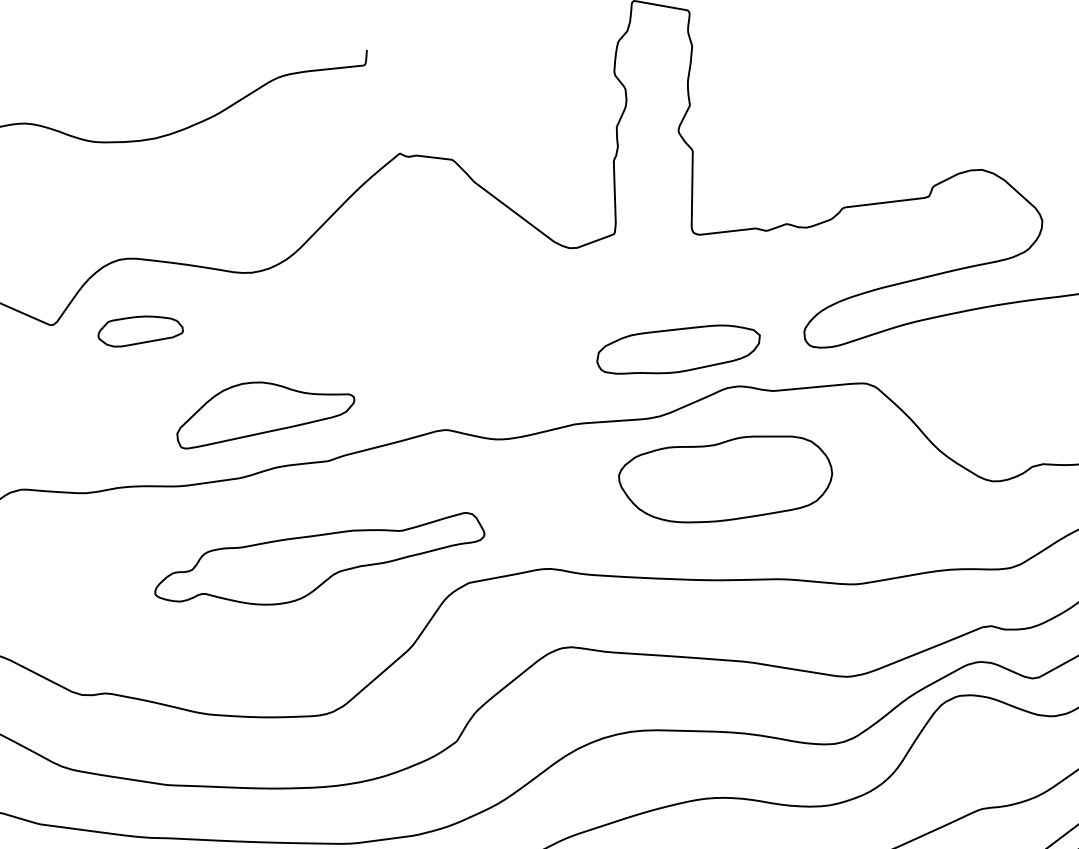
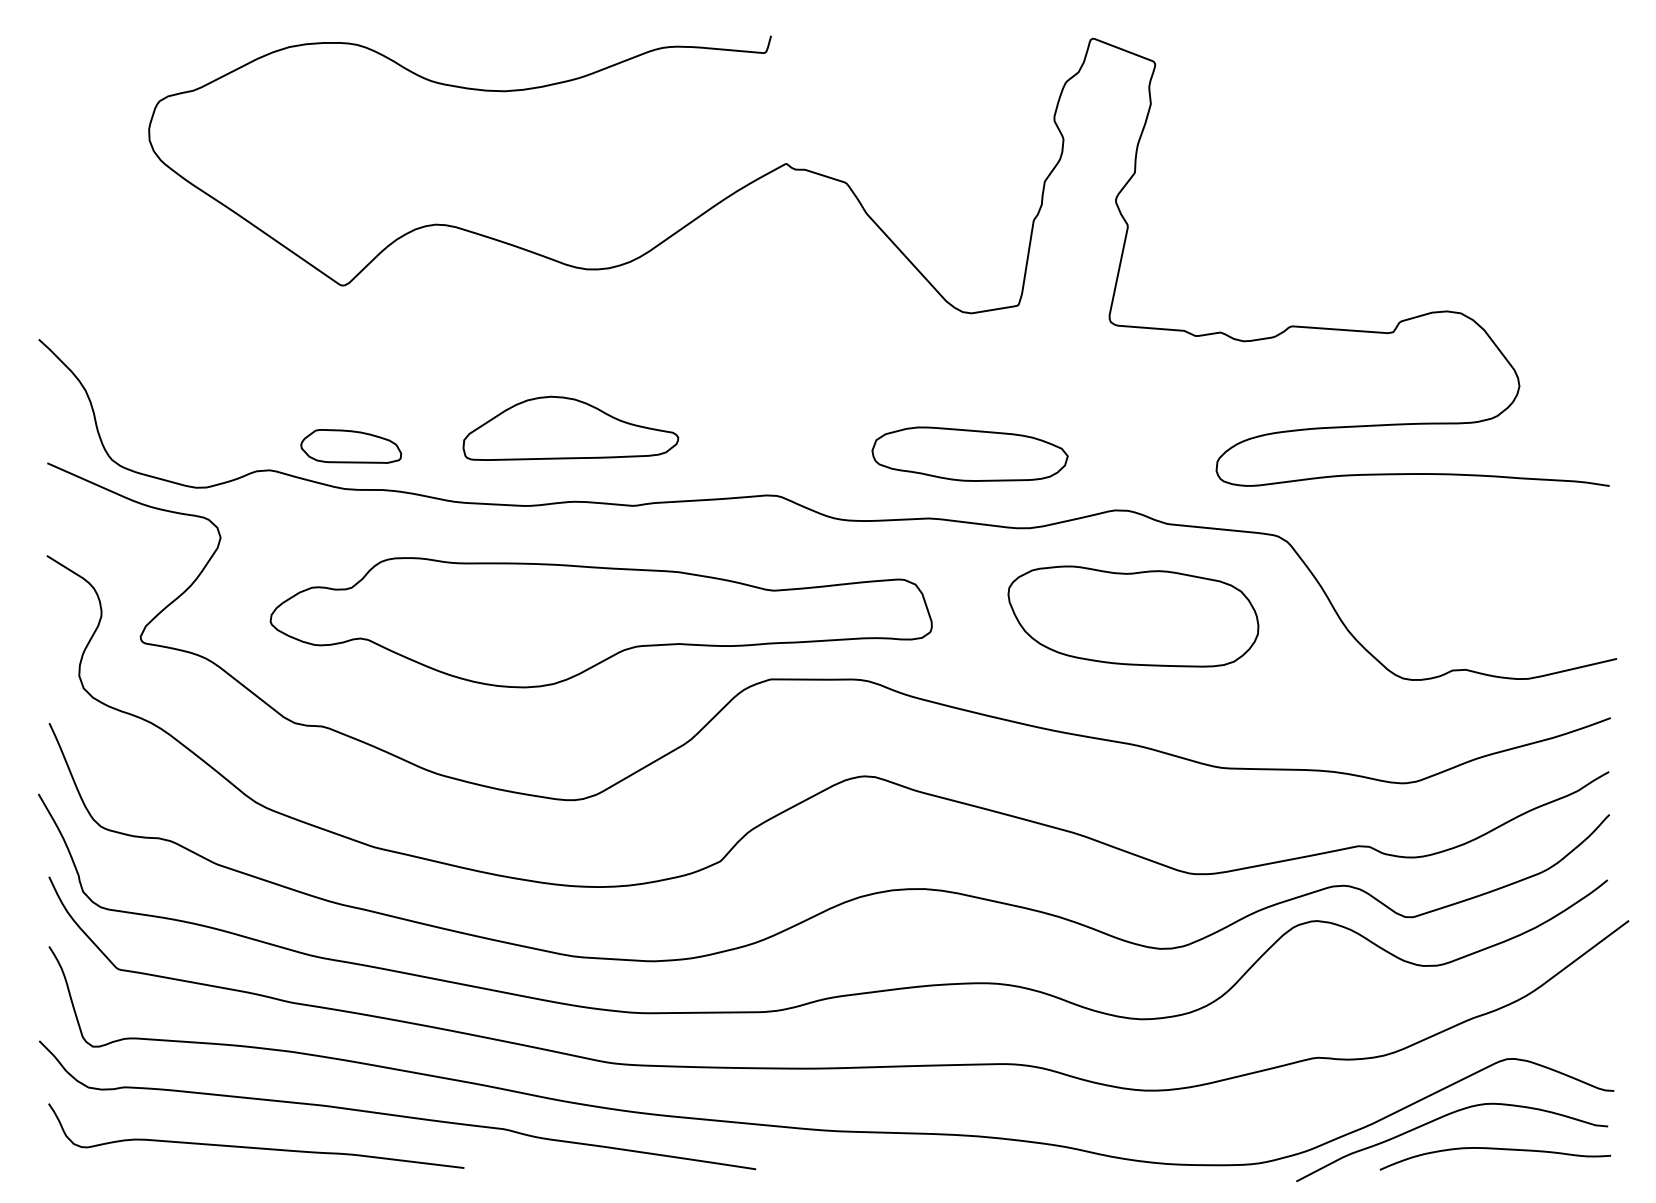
part: (140, 329) -> (351, 446), moved
part: (678, 348) -> (969, 453), moved
part: (726, 479) -> (1133, 616), moved
part: (319, 562) -> (600, 622), size x1.67

